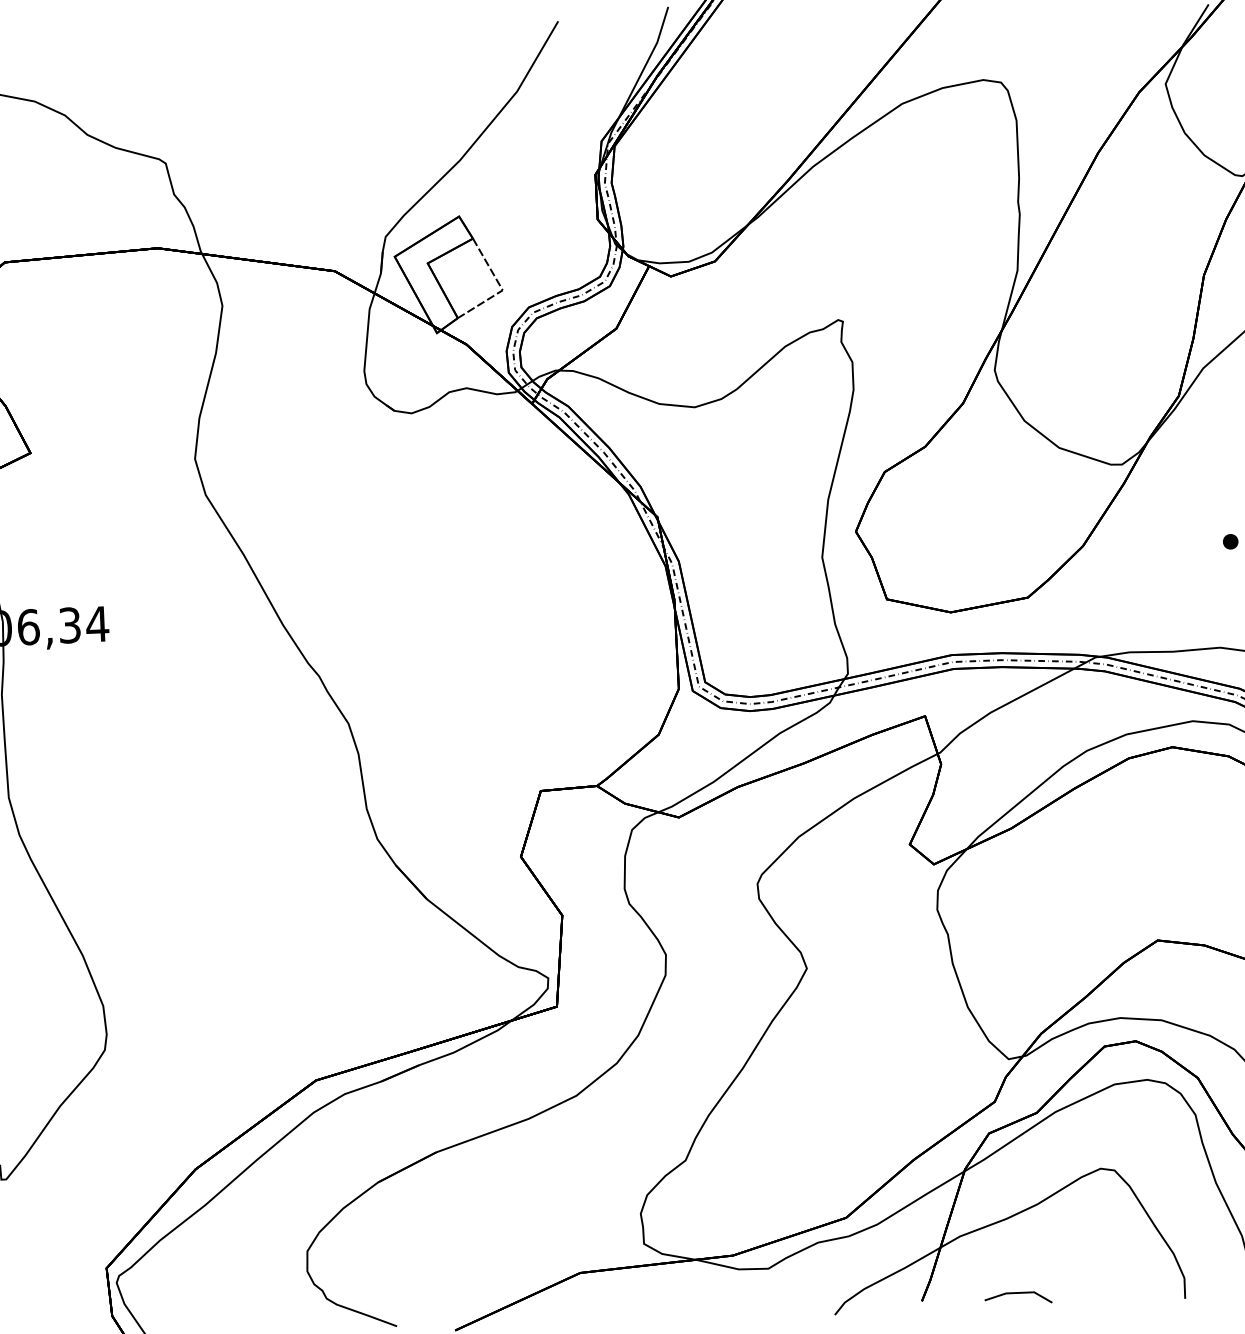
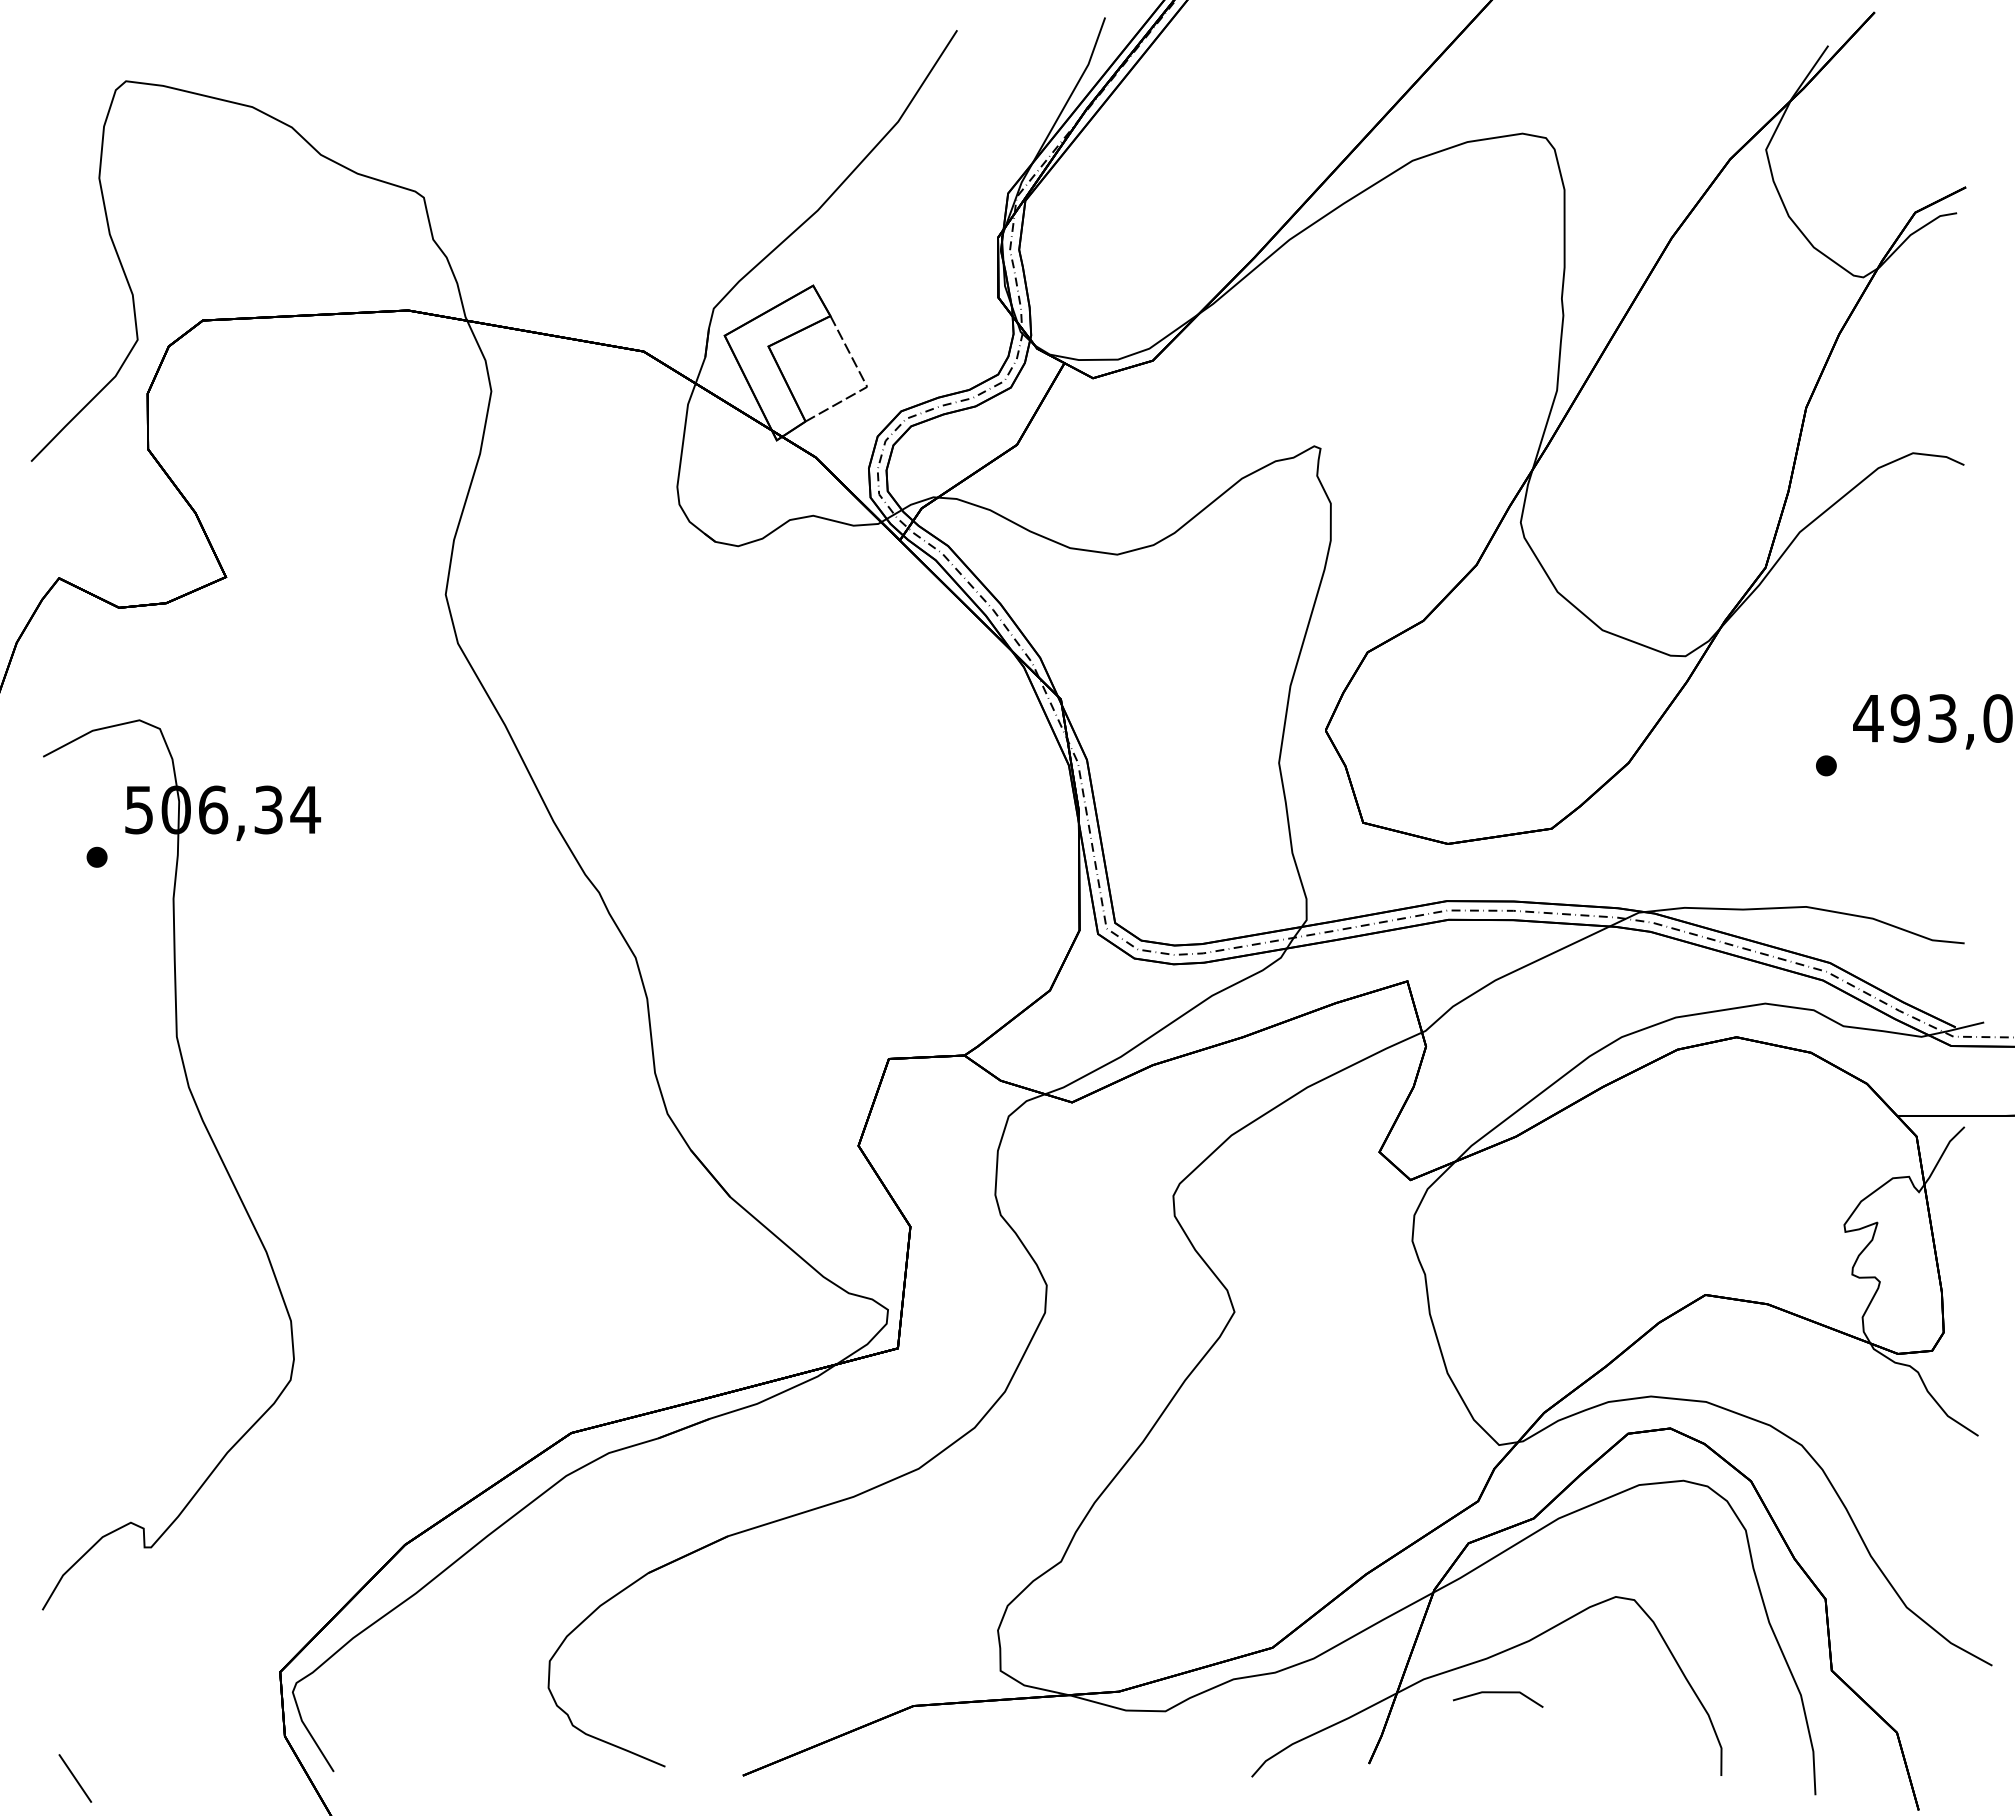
line: (1018, 1293) -> (1498, 1693), moved

